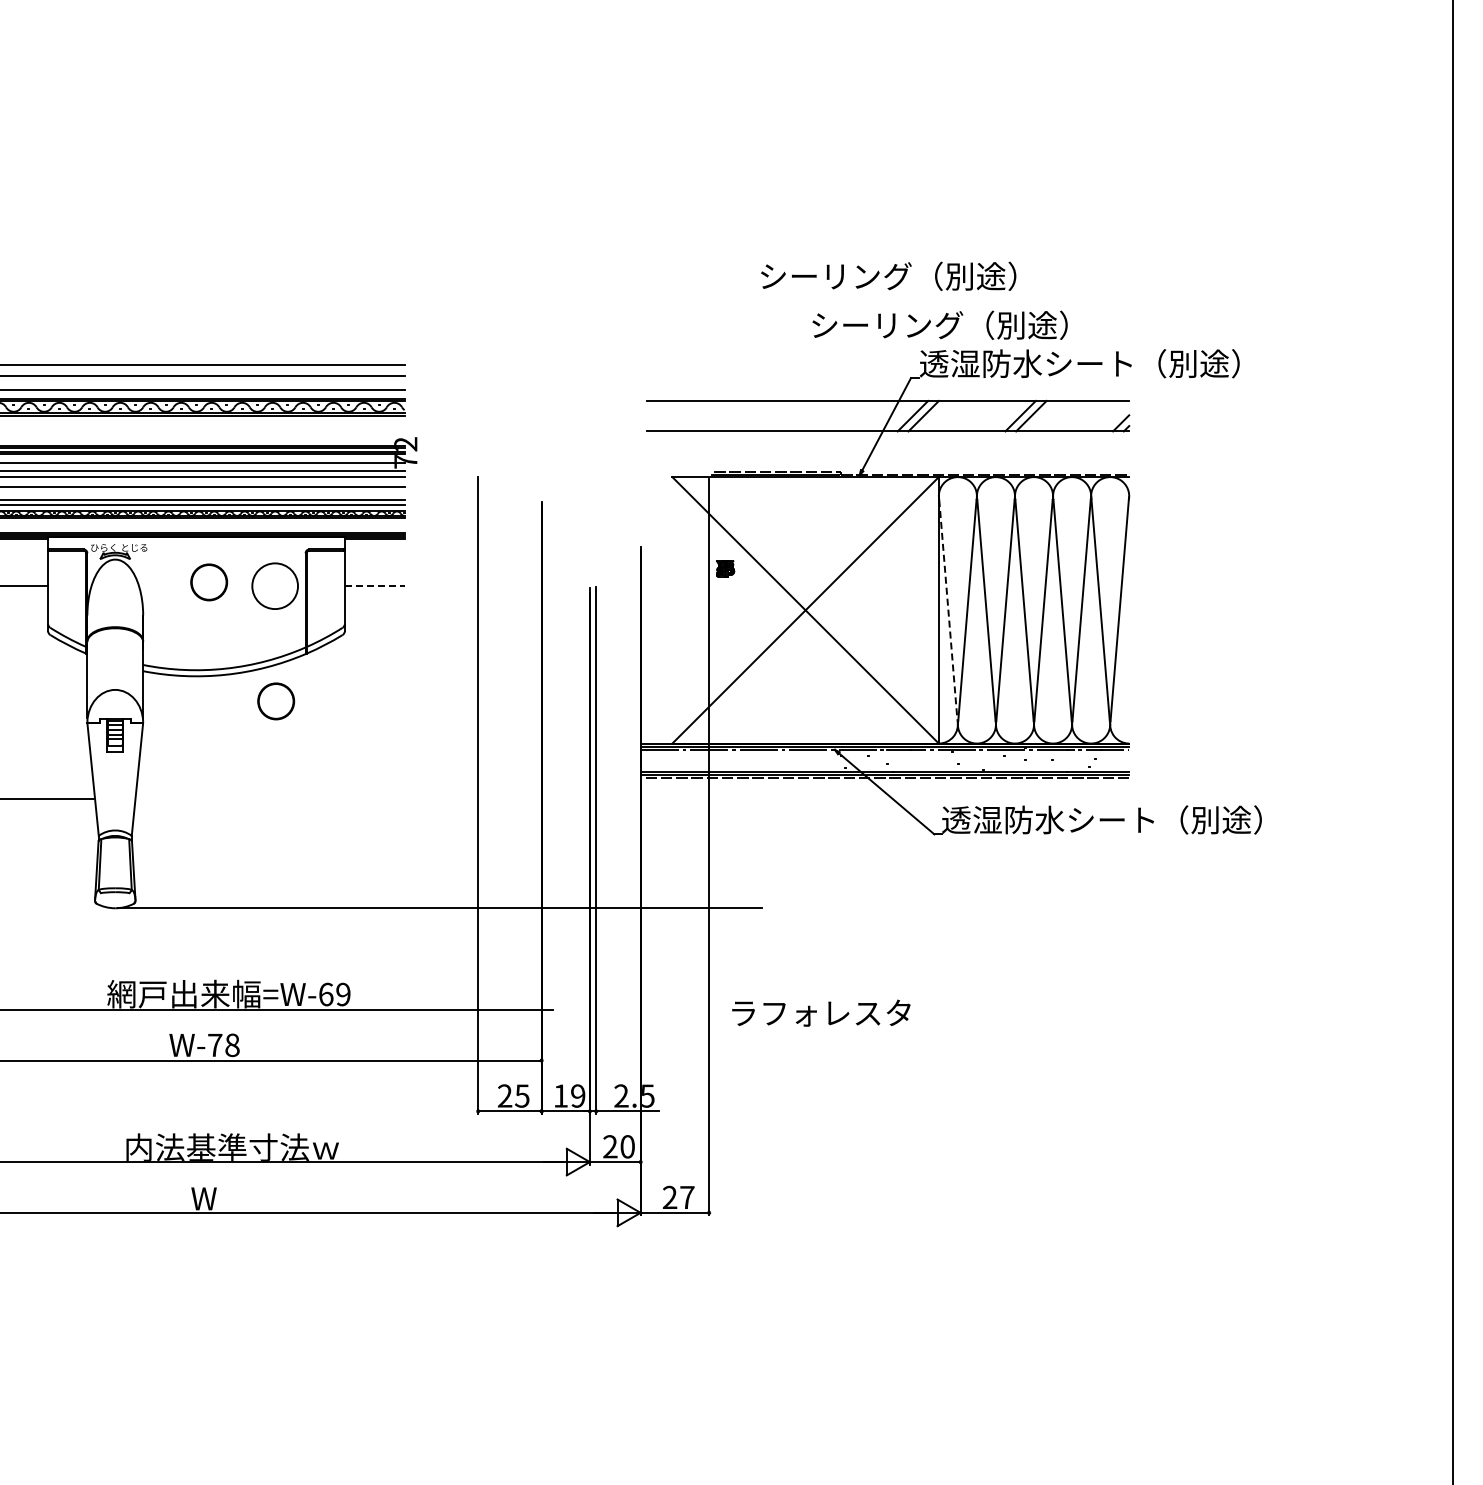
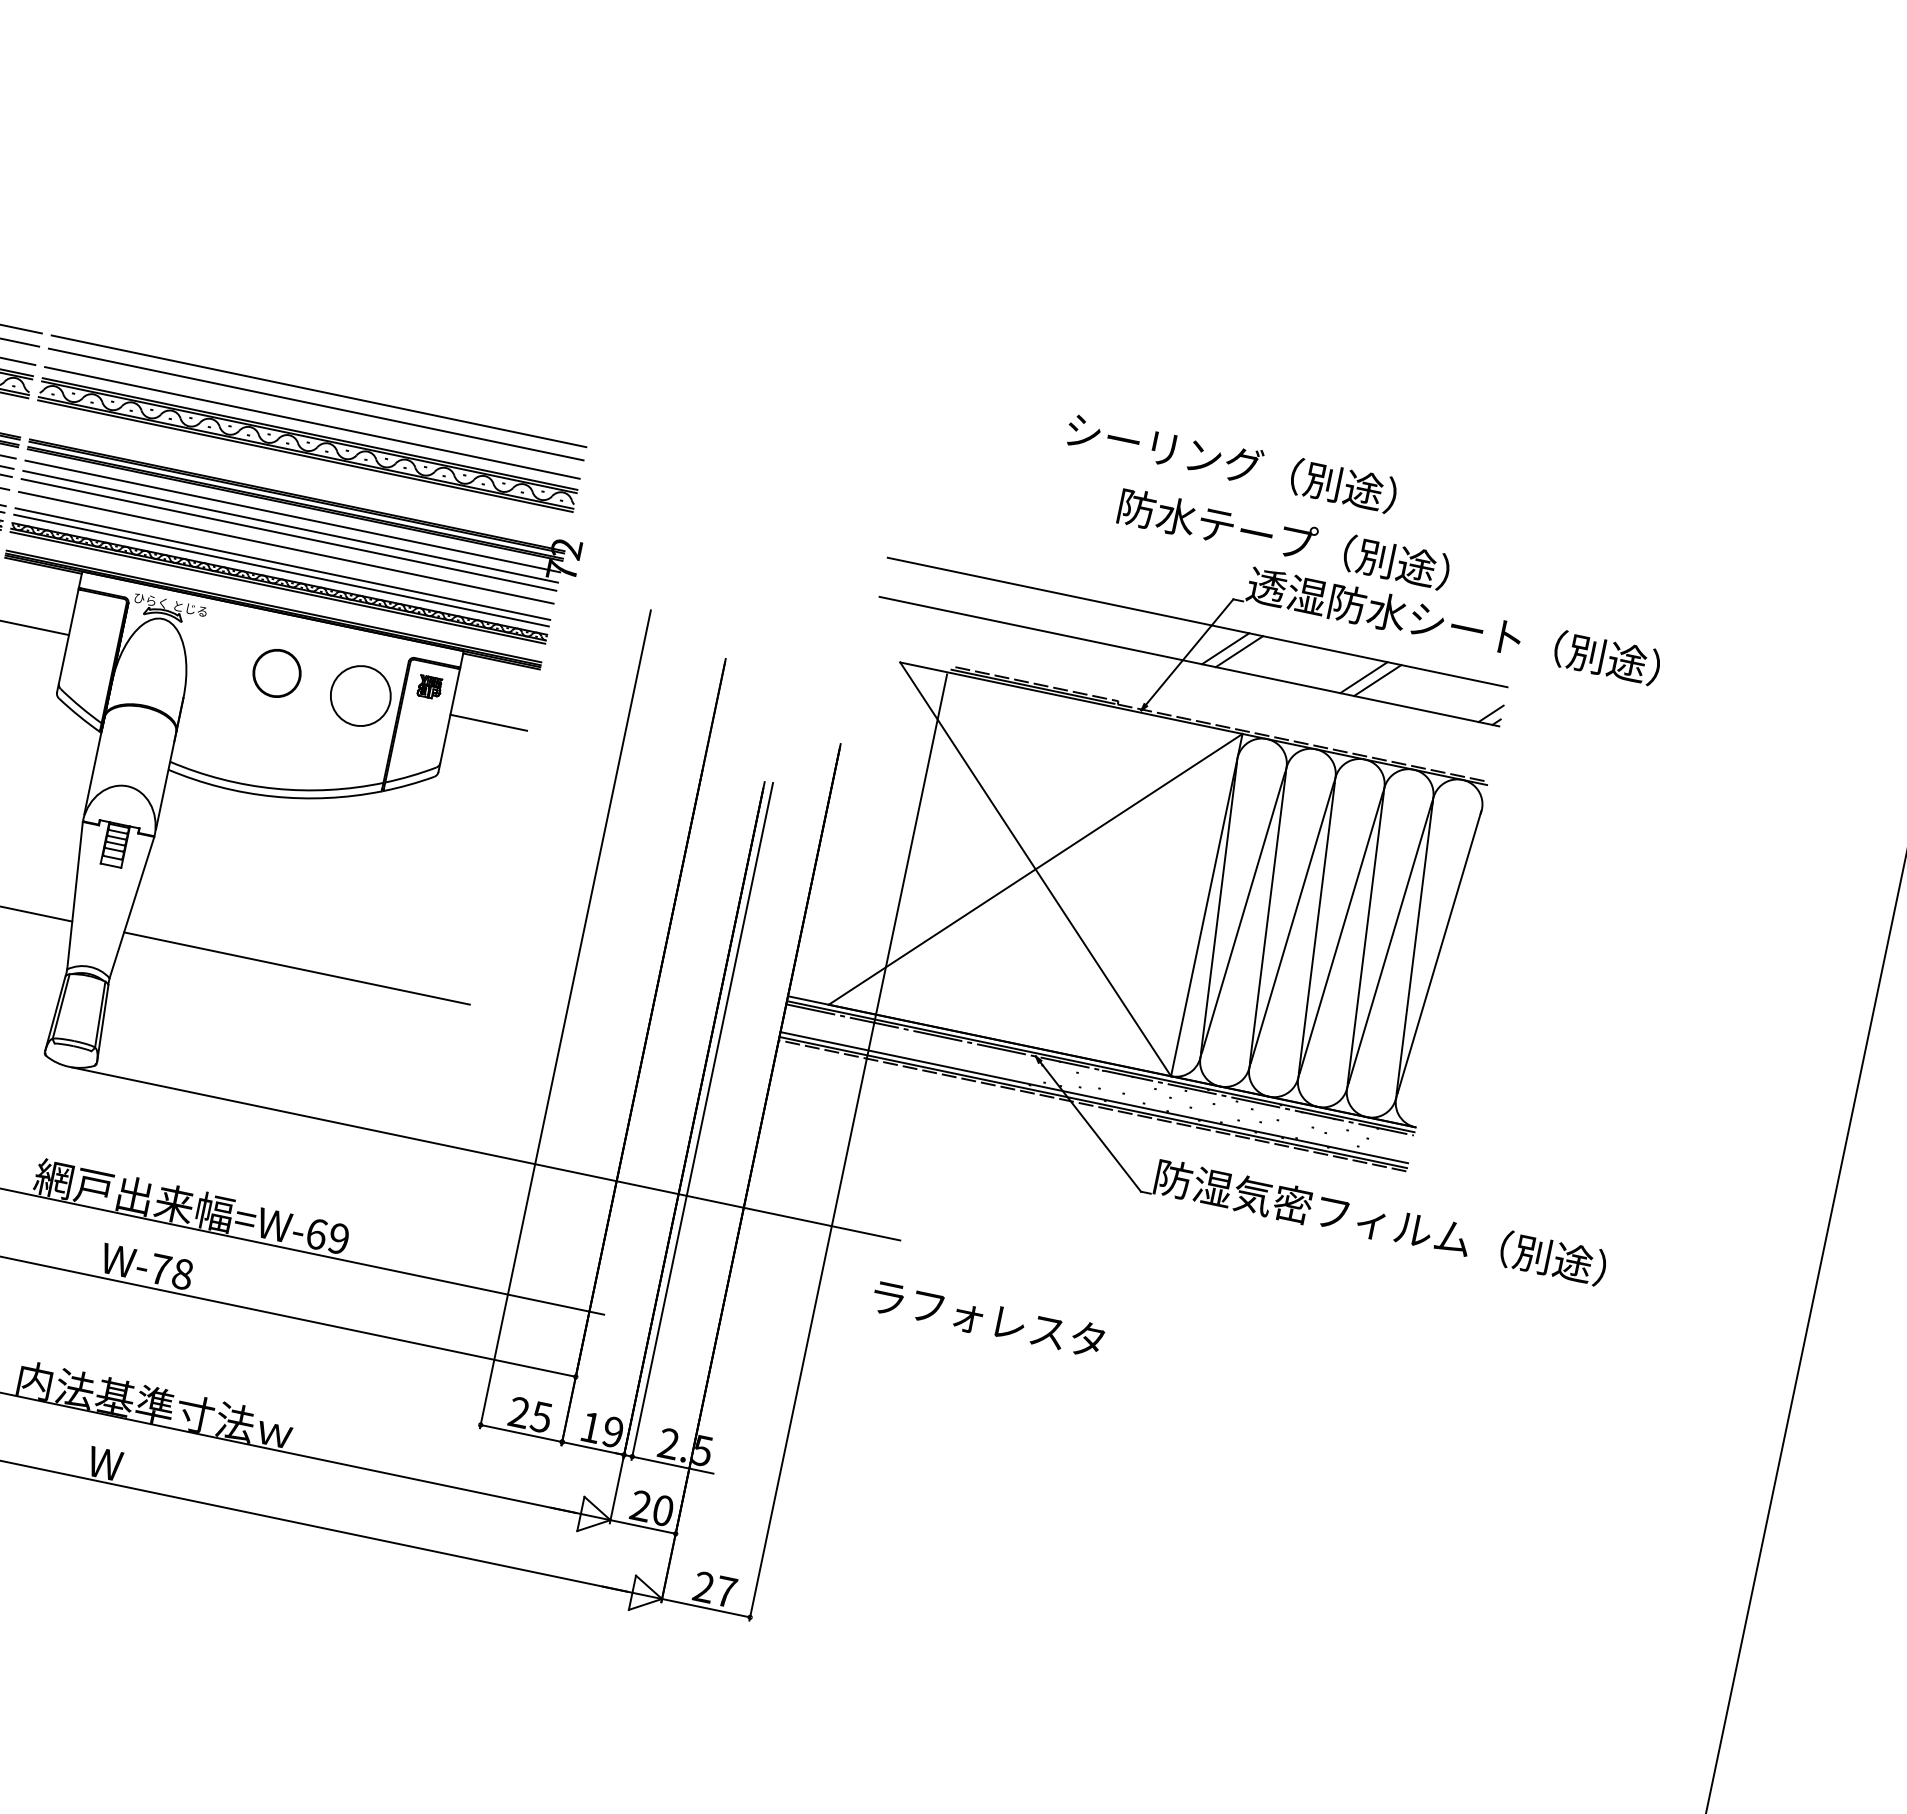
text: (887, 325) -> (1217, 525), シーリング（別途） -> 防水テープ（別途）
part: (725, 568) -> (430, 686), moved
line: (374, 586) -> (488, 723), dashed -> solid
line: (948, 610) -> (1219, 907), dashed -> solid
circle: (276, 701) -> (331, 844), removed
line: (269, 799) -> (296, 968), added
text: (1117, 819) -> (1380, 1221), 透湿防水シート（別途） -> 防湿気密フィルム（別途）
text: (821, 1012) -> (988, 1318), moved

